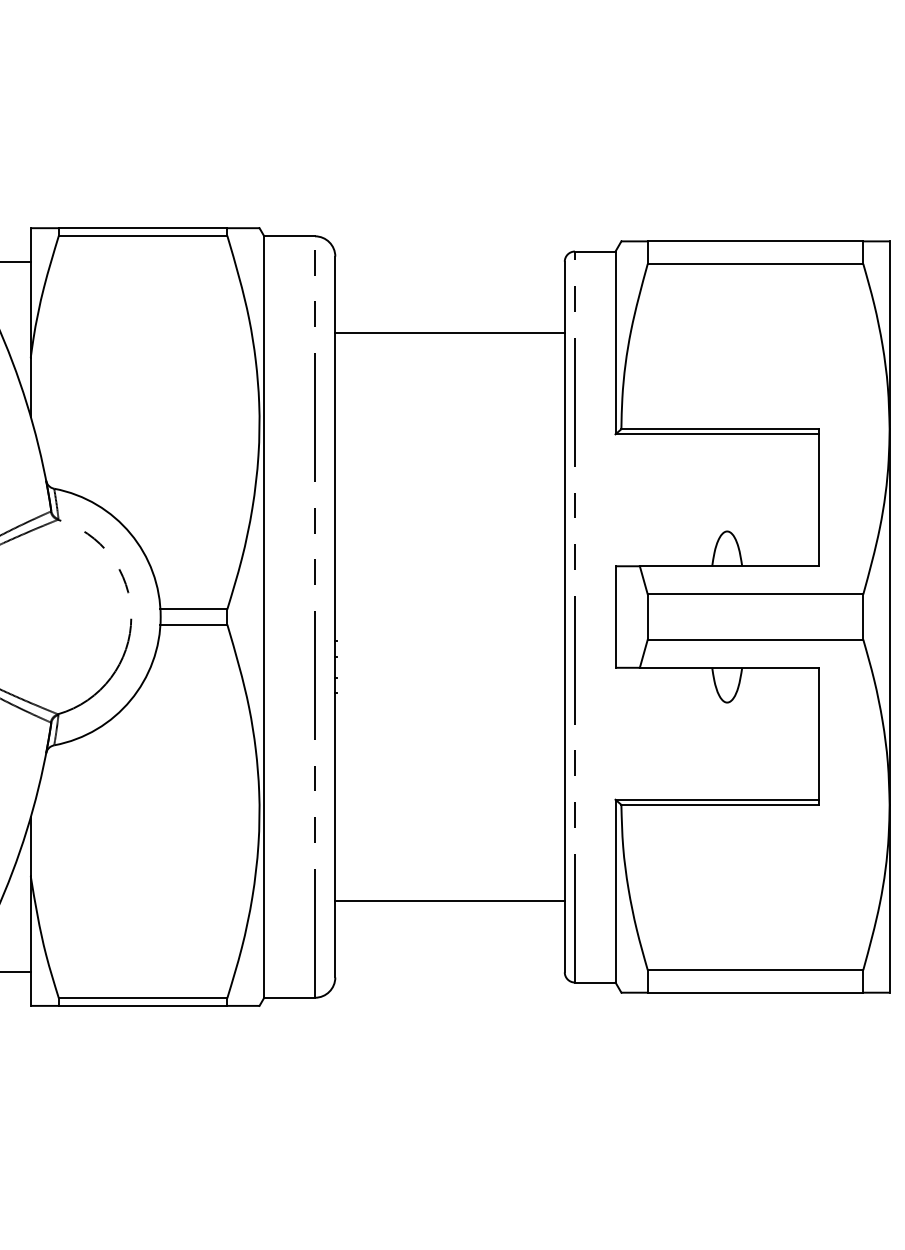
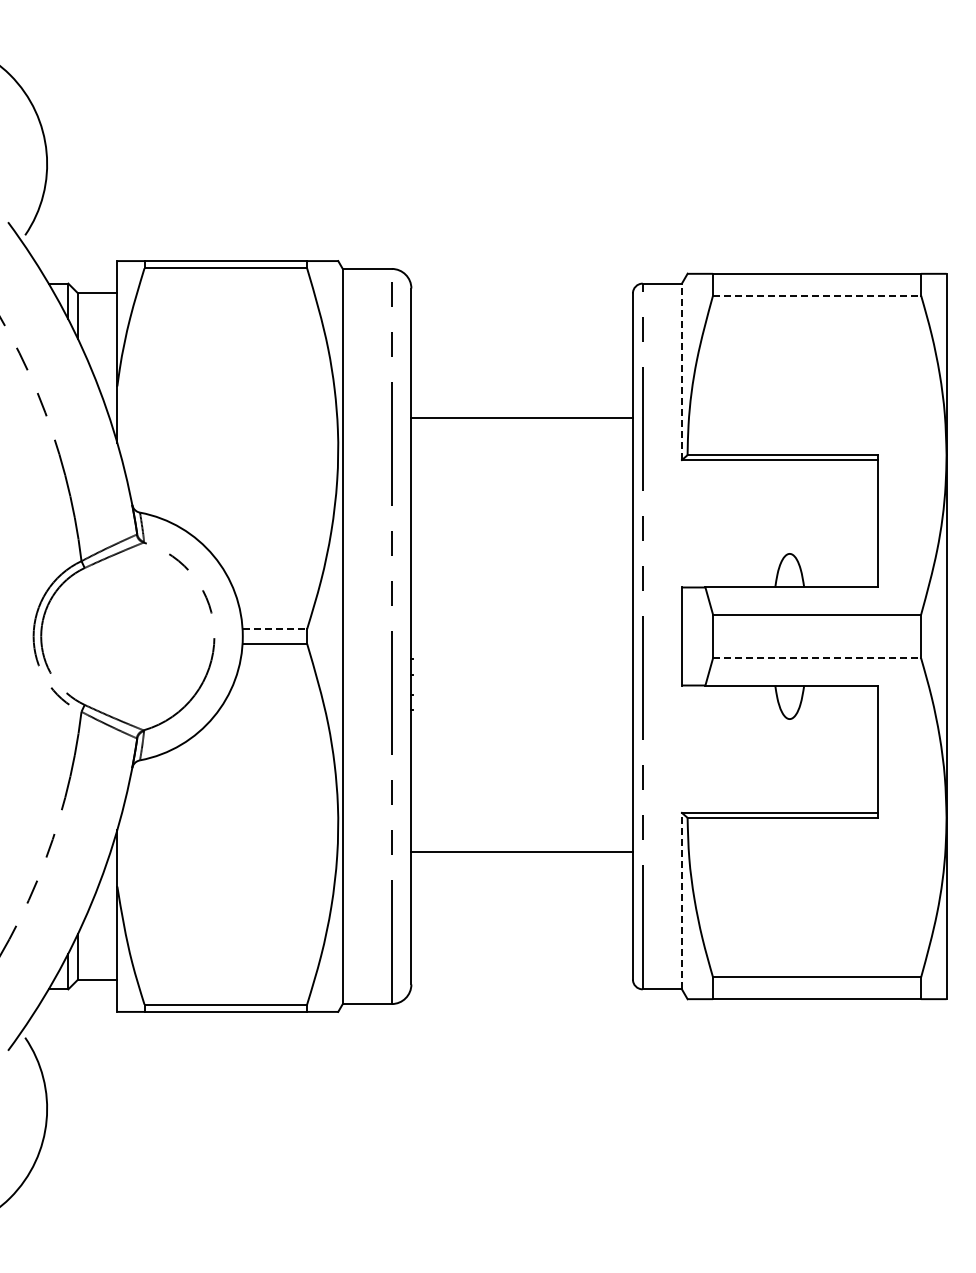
line: (755, 263) -> (817, 295), solid -> dashed
line: (449, 333) -> (521, 418), moved
line: (615, 342) -> (681, 371), solid -> dashed
line: (194, 609) -> (275, 629), solid -> dashed
line: (755, 639) -> (817, 658), solid -> dashed
line: (615, 890) -> (681, 900), solid -> dashed
line: (449, 900) -> (521, 851), moved

